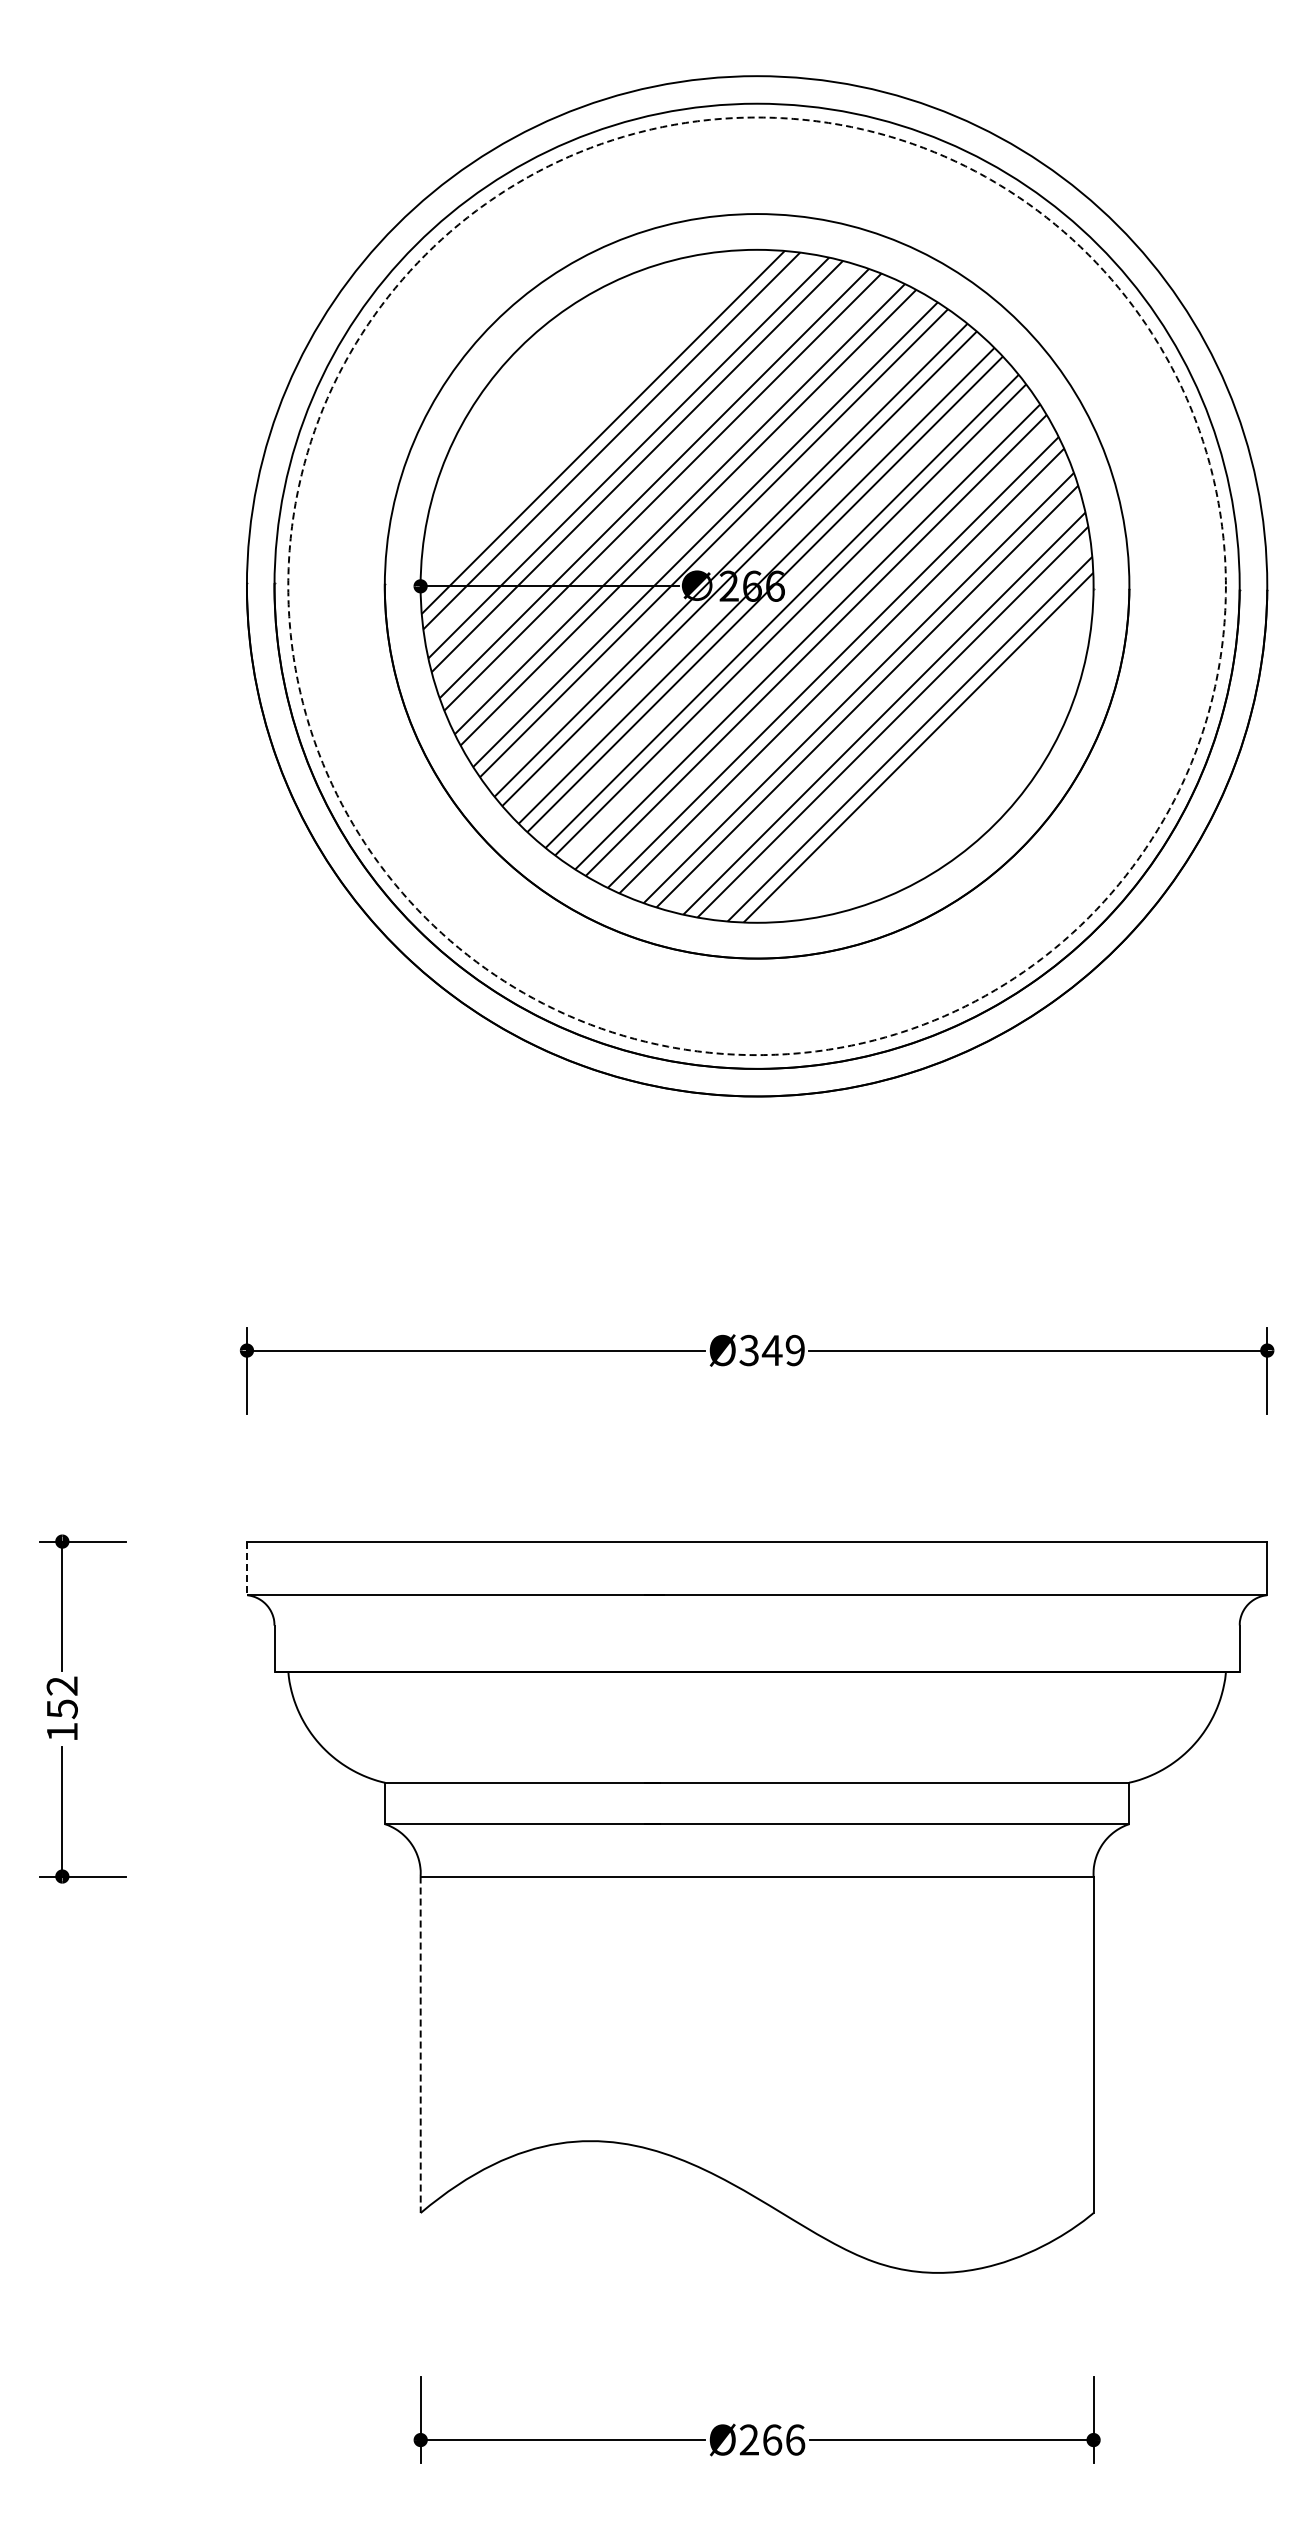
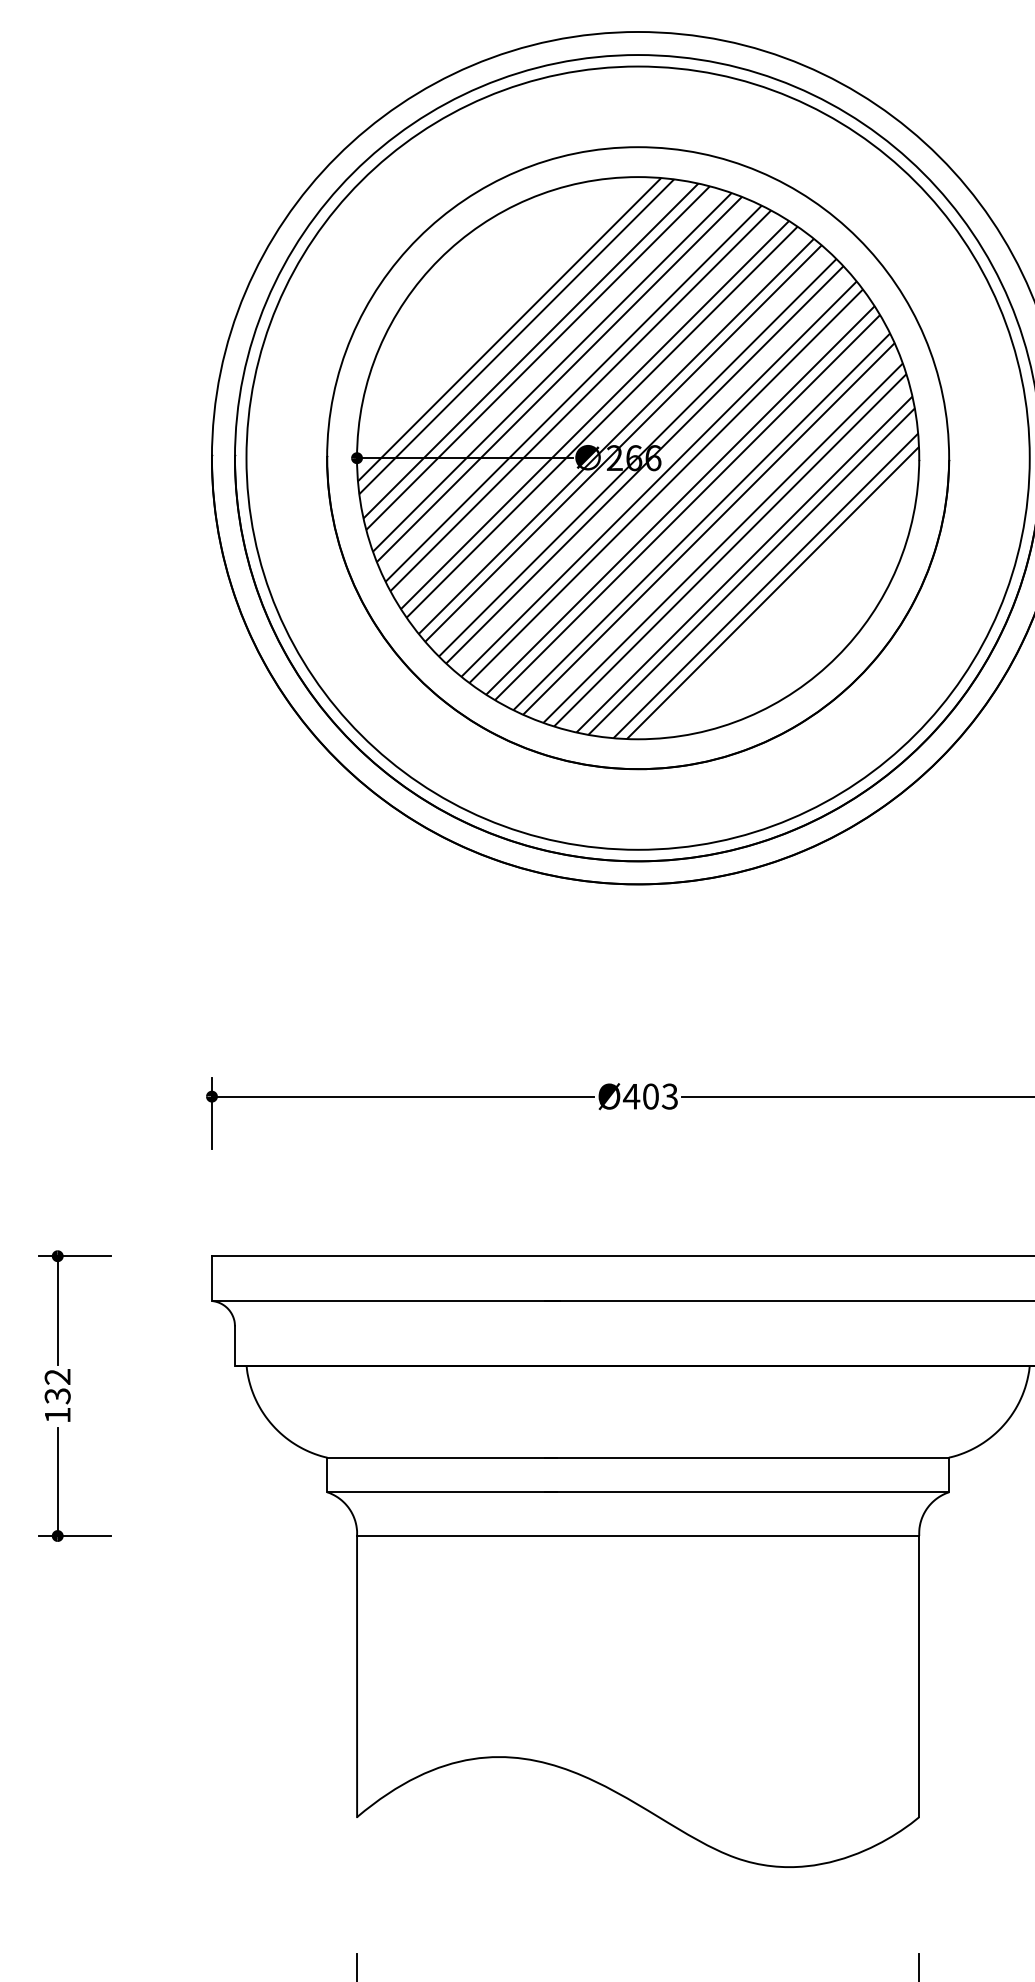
circle: (756, 586) -> (637, 458), dashed -> solid
text: (771, 1350) -> (650, 1096), Ø349 -> Ø403
line: (246, 1568) -> (211, 1278), dashed -> solid
text: (61, 1708) -> (57, 1395), 152 -> 132
line: (420, 2045) -> (356, 1677), dashed -> solid

